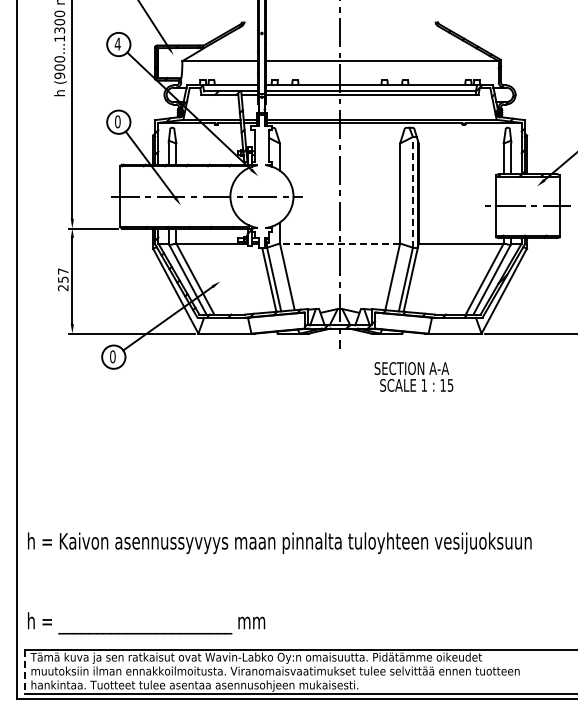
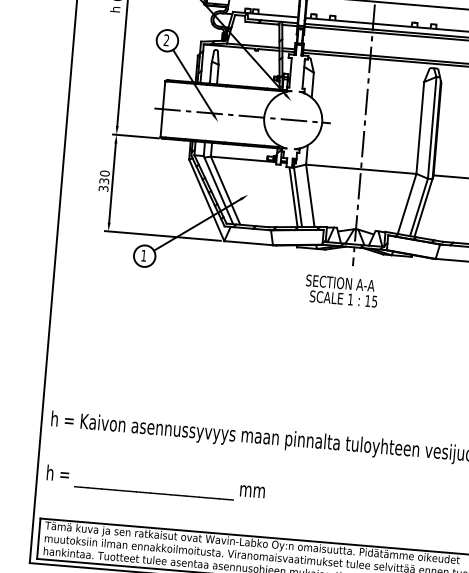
text: (117, 121) -> (166, 40), 0 -> 2
line: (412, 191) -> (431, 127), dashed -> solid
line: (339, 243) -> (360, 169), dashed -> solid
text: (62, 279) -> (103, 180), 257 -> 330
text: (112, 356) -> (143, 255), 0 -> 1
text: (413, 376) -> (341, 290), moved
text: (146, 623) -> (155, 484), moved
line: (24, 672) -> (38, 538), dashed -> solid

